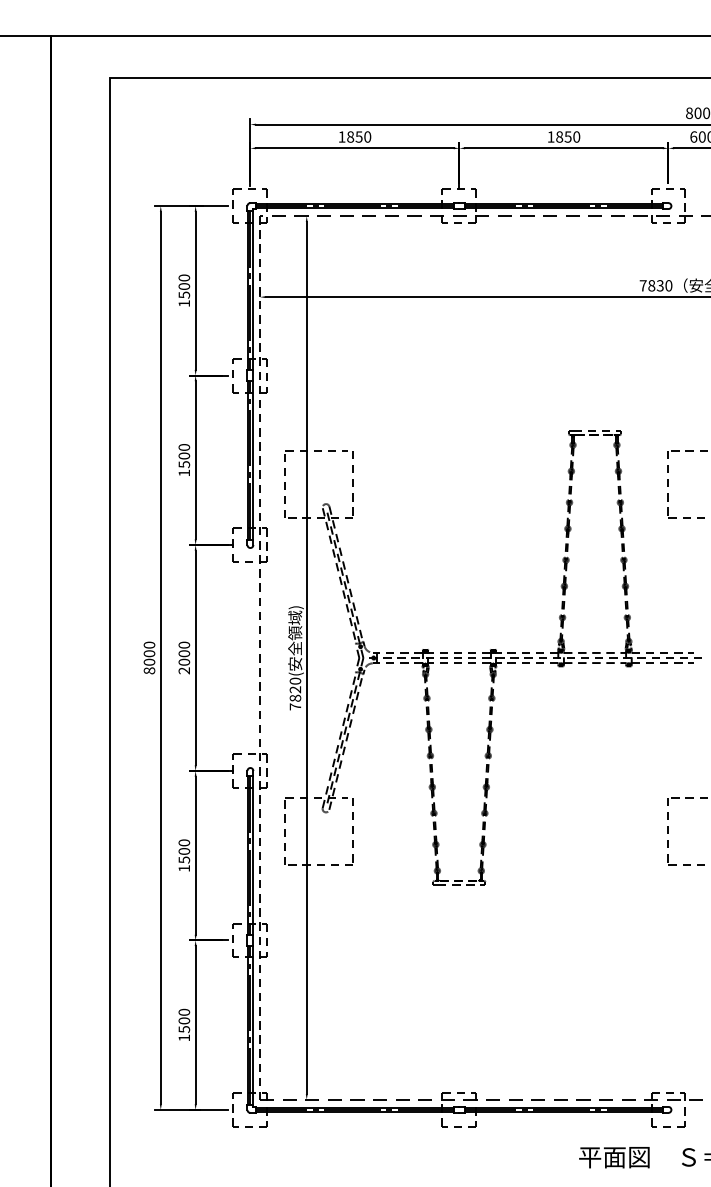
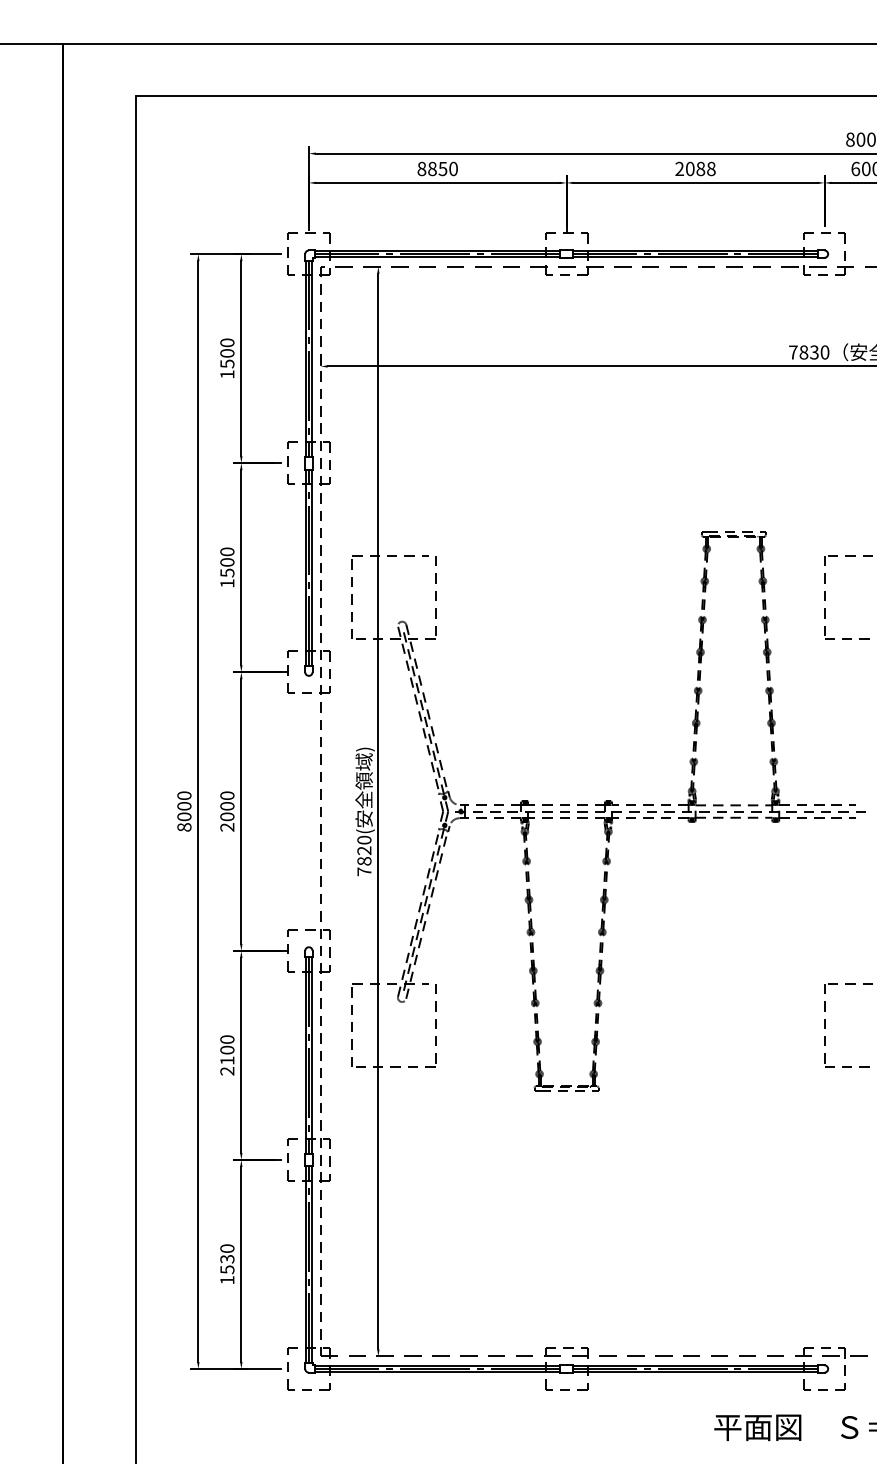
text: (341, 136) -> (421, 168), 1850 -> 8850
text: (563, 136) -> (695, 168), 1850 -> 2088
text: (184, 864) -> (227, 1066), 1500 -> 2100
text: (183, 1020) -> (226, 1258), 1500 -> 1530

